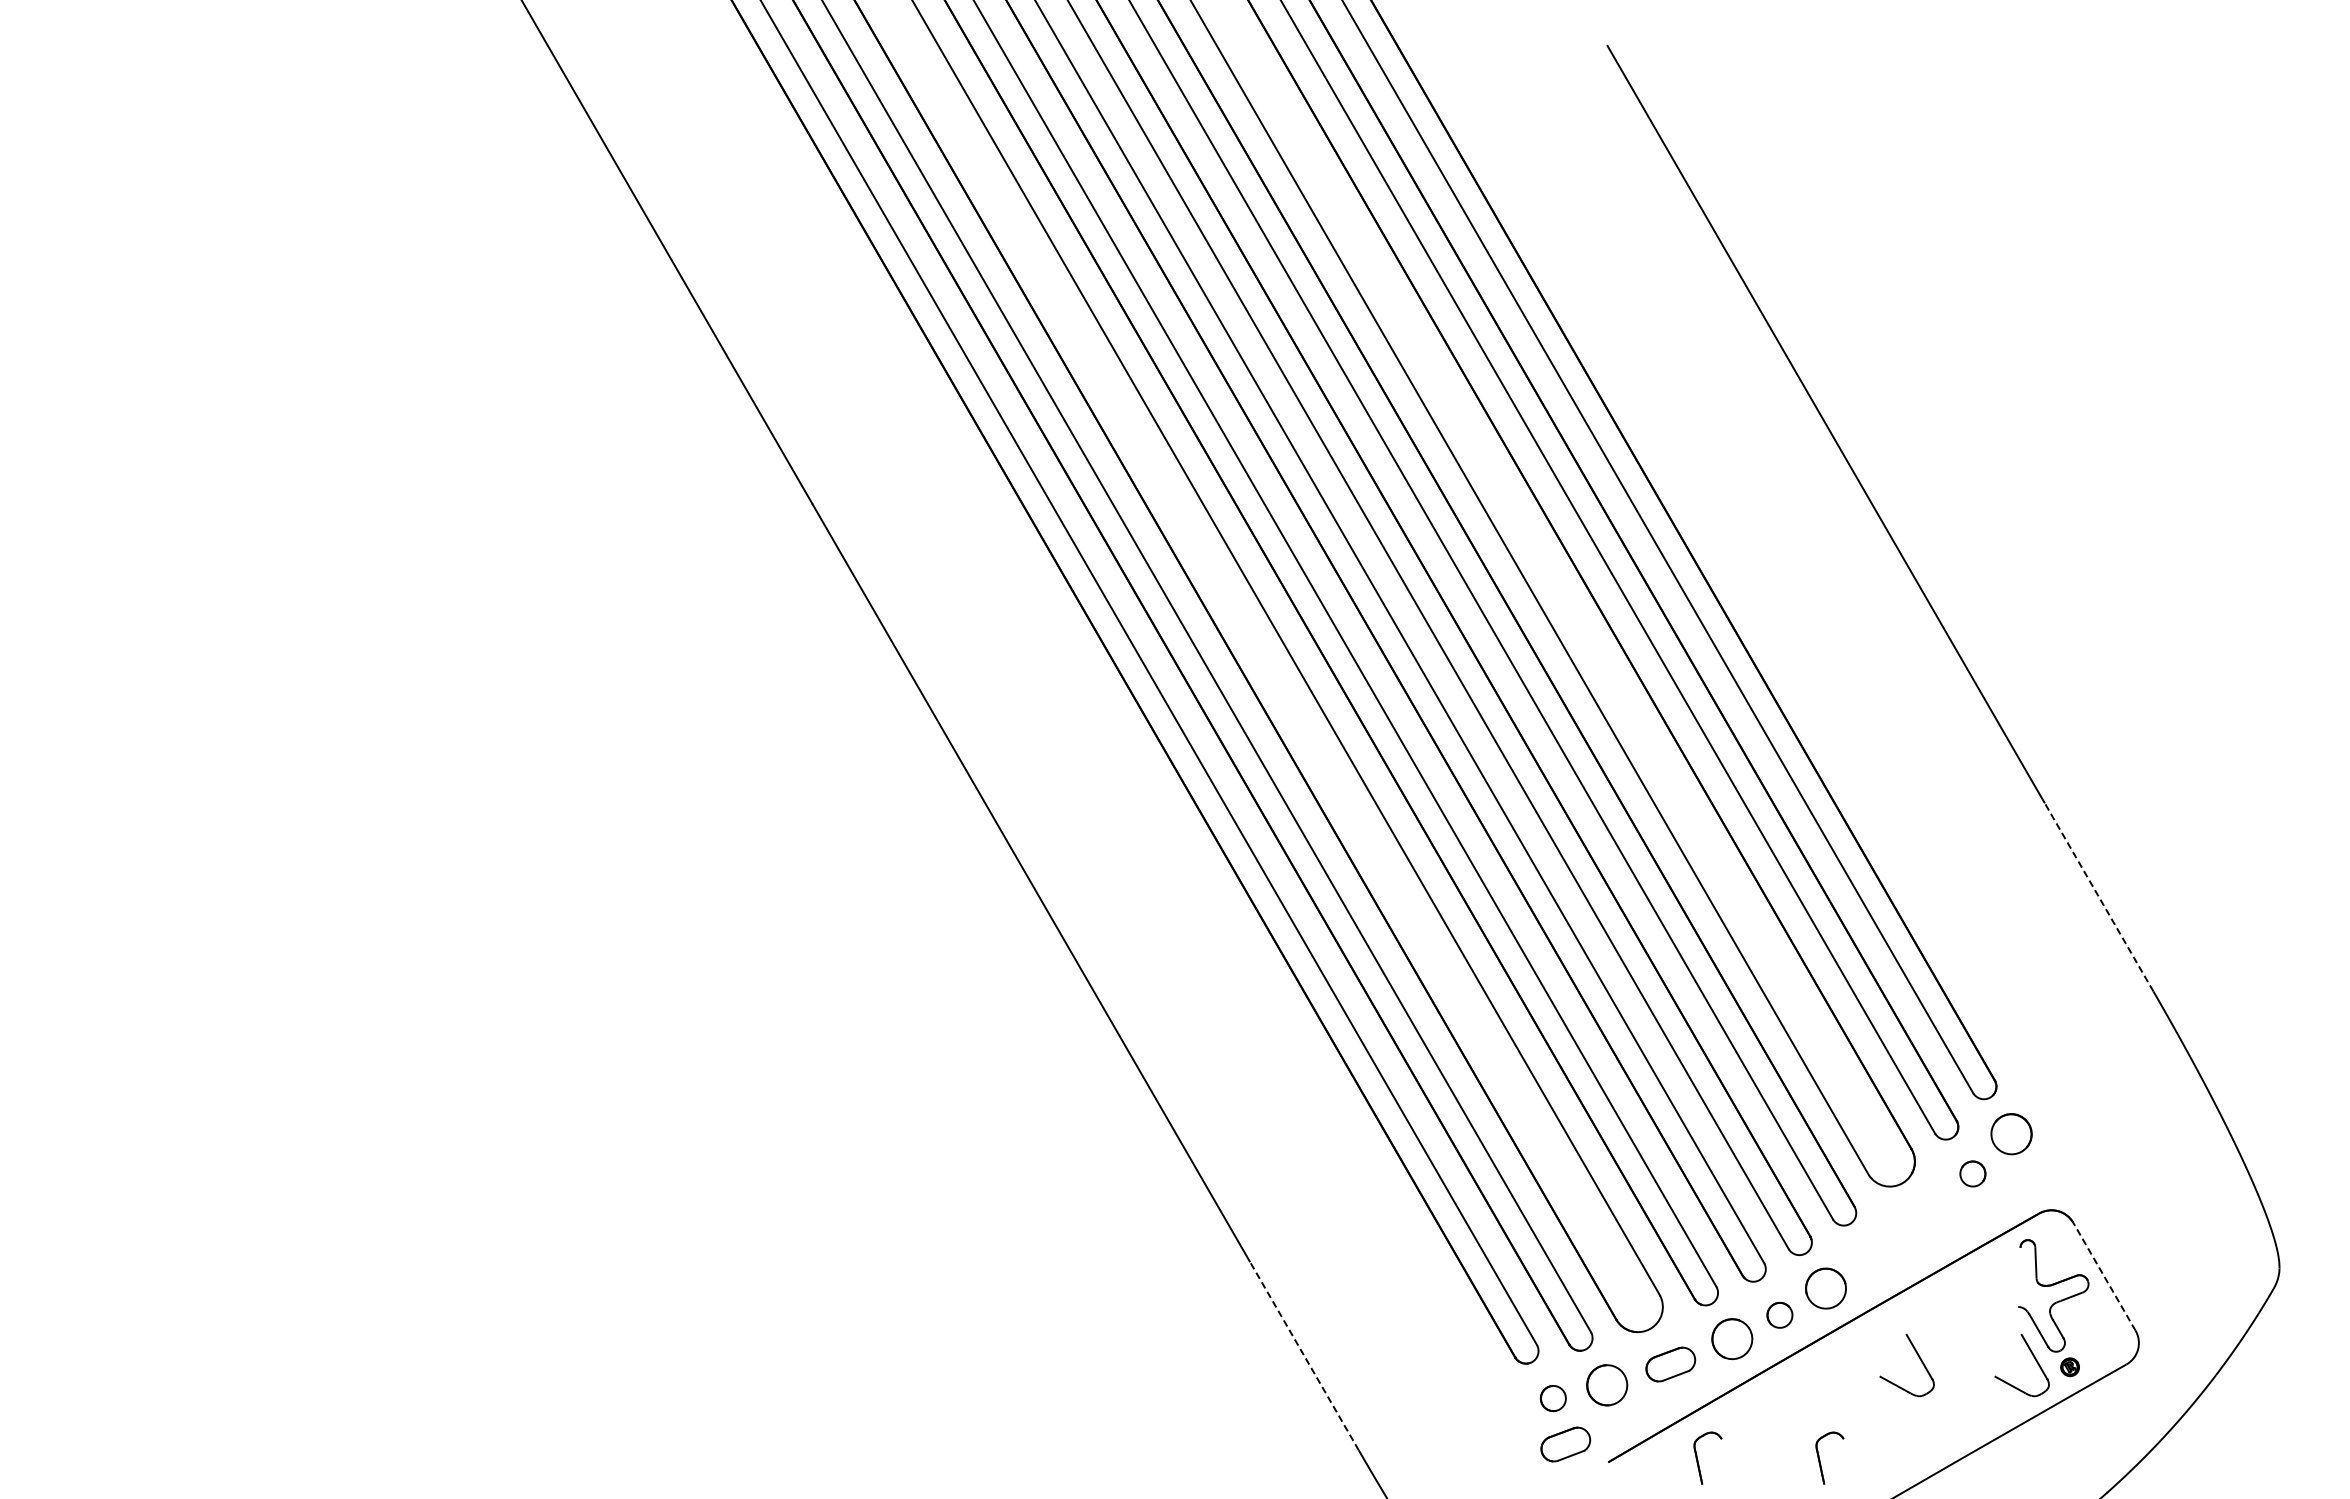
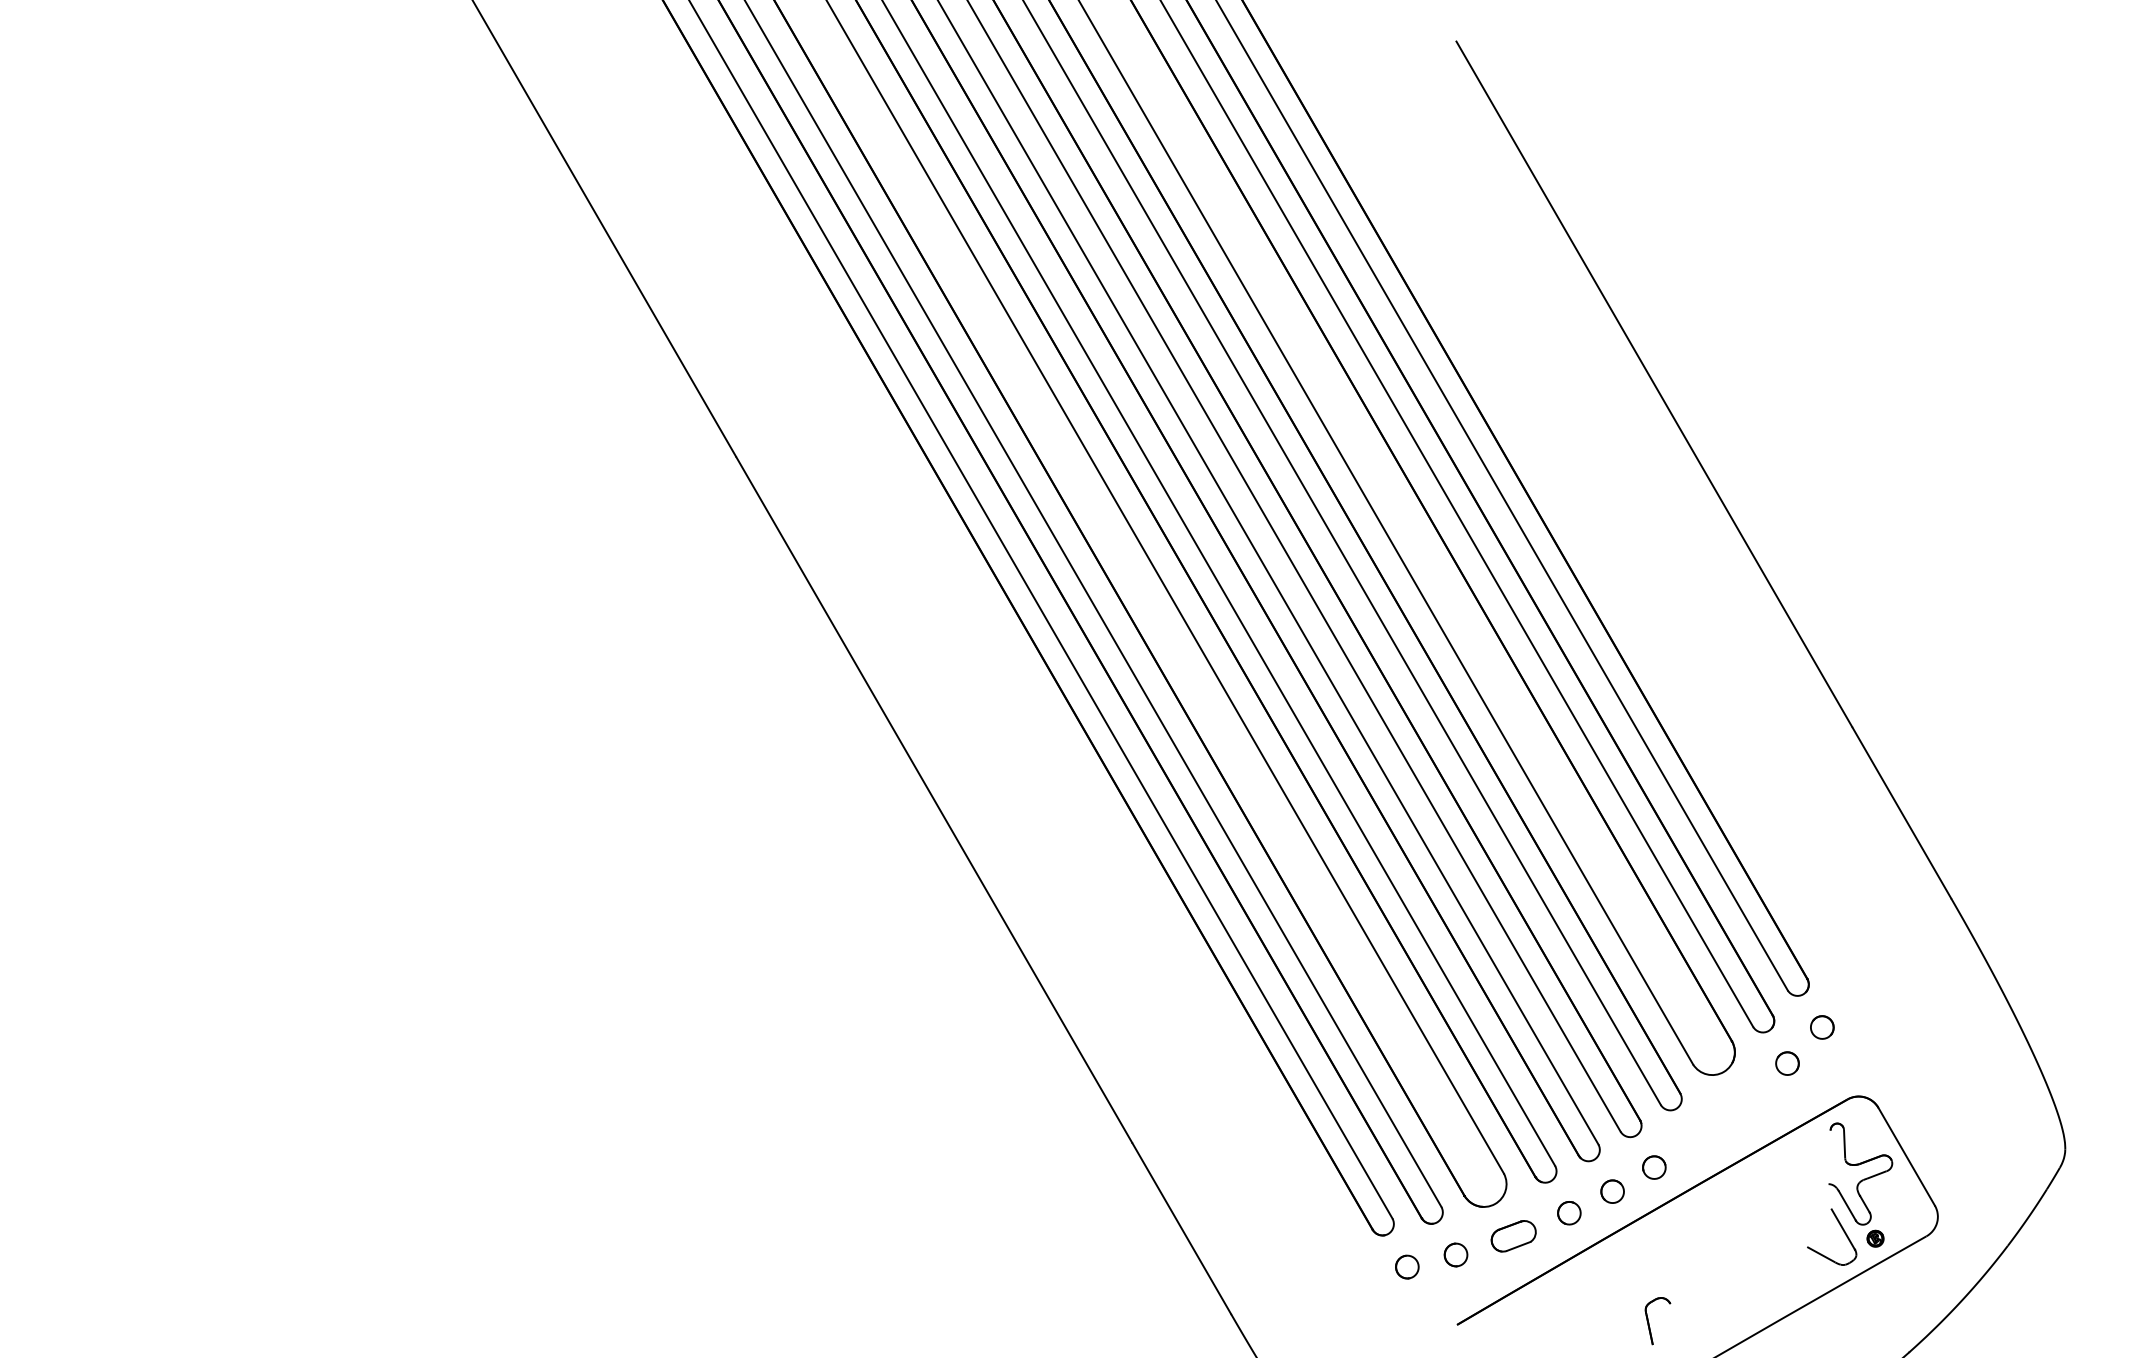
line: (2099, 897) -> (1902, 813), dashed -> solid
part: (2010, 1133) -> (1821, 1026), size x0.62
line: (2104, 1276) -> (1906, 1156), dashed -> solid
part: (1825, 1288) -> (1653, 1167), size x0.62
part: (1731, 1338) -> (1568, 1212), size x0.62
line: (1304, 1356) -> (1181, 1229), dashed -> solid
part: (1919, 1359) -> (1739, 1231), removed
part: (1606, 1384) -> (1455, 1254), size x0.62
part: (1565, 1444) -> (1418, 1308), removed
part: (1698, 1459) -> (1538, 1322), removed

